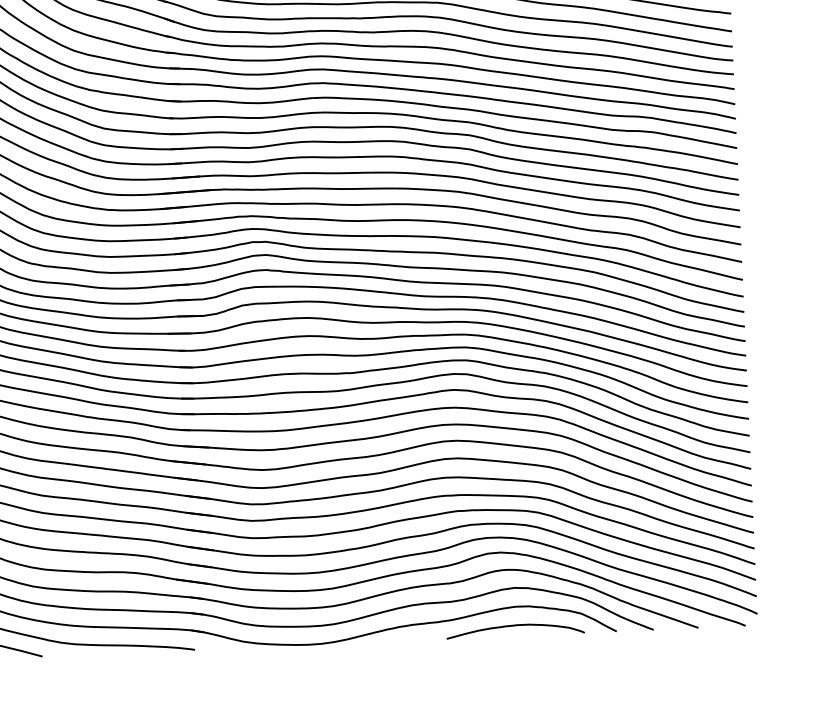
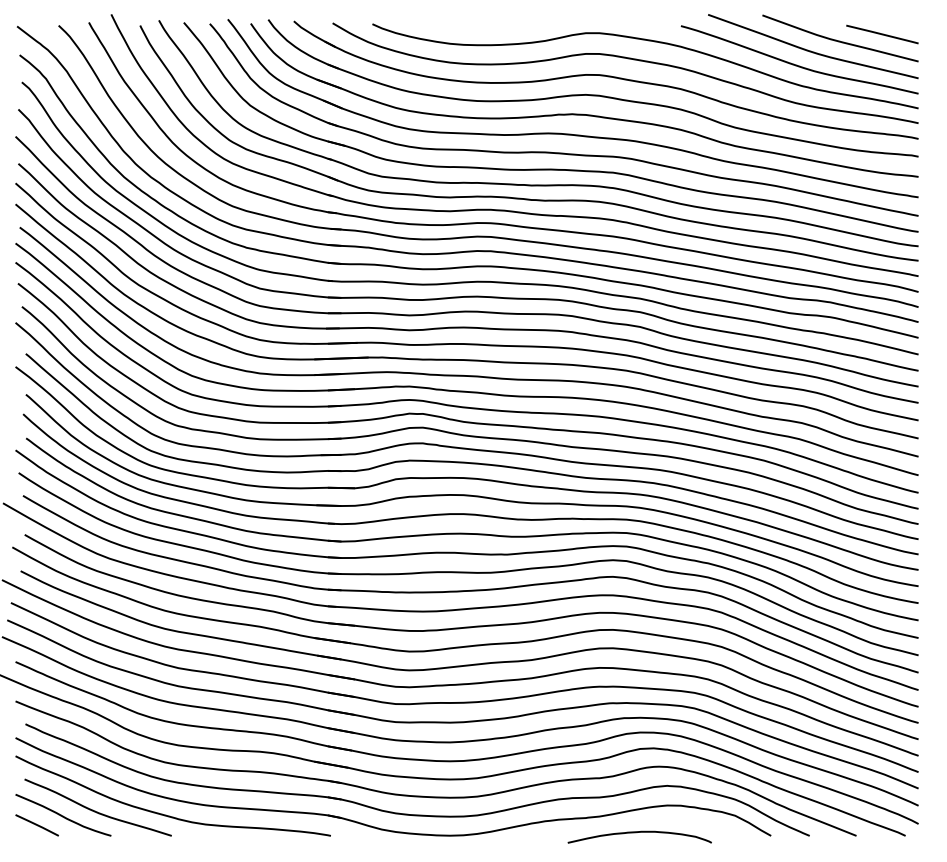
curve: (515, 625) -> (639, 832), moved

